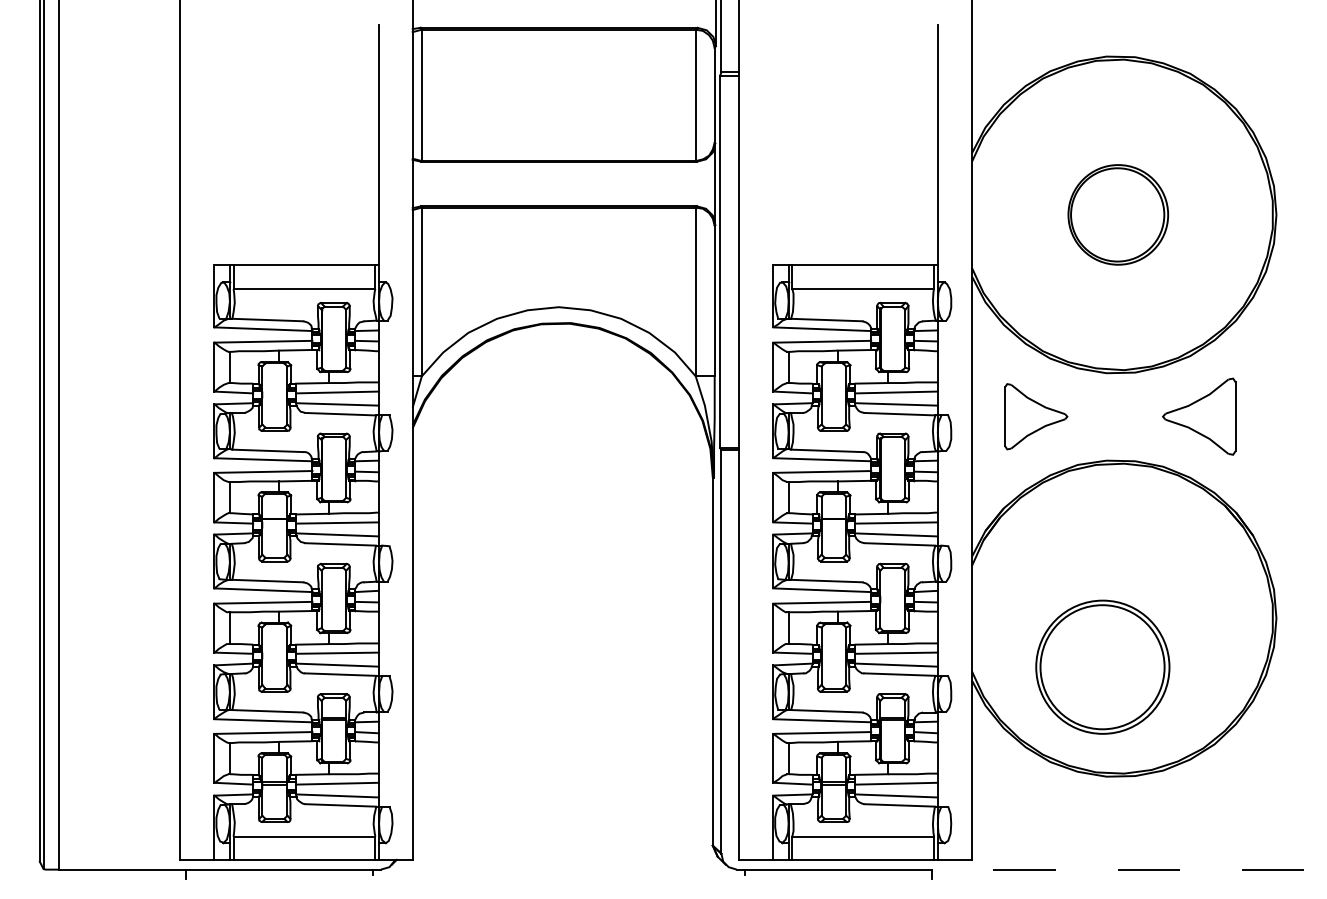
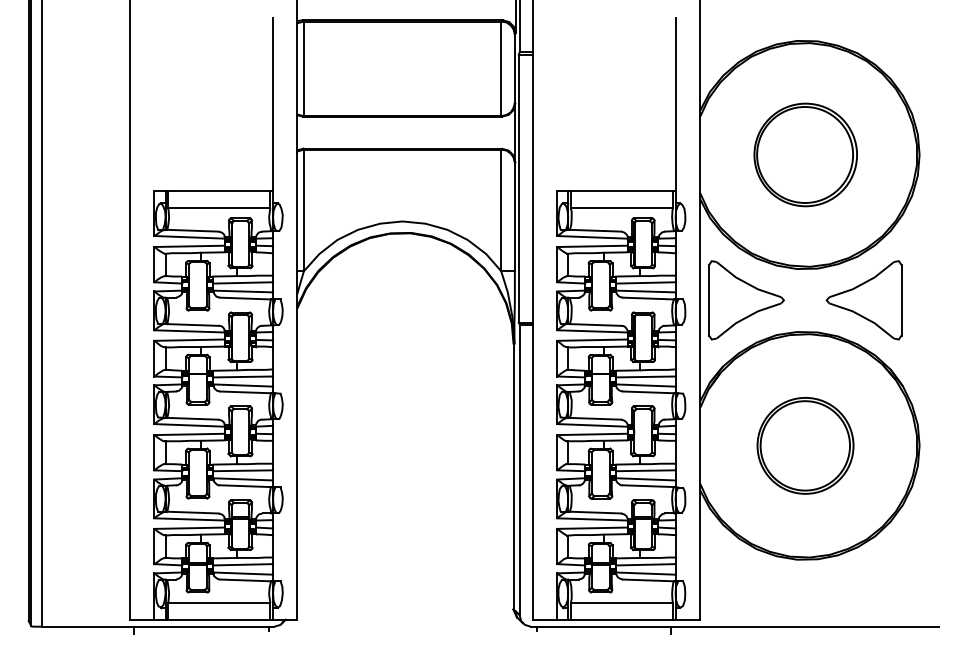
part: (1118, 214) -> (805, 154), size x1.43
part: (1036, 416) -> (746, 300), size x1.67
part: (1198, 416) -> (863, 300), size x1.43
part: (1102, 666) -> (805, 445), moved
line: (1116, 869) -> (804, 626), dashed -> solid

